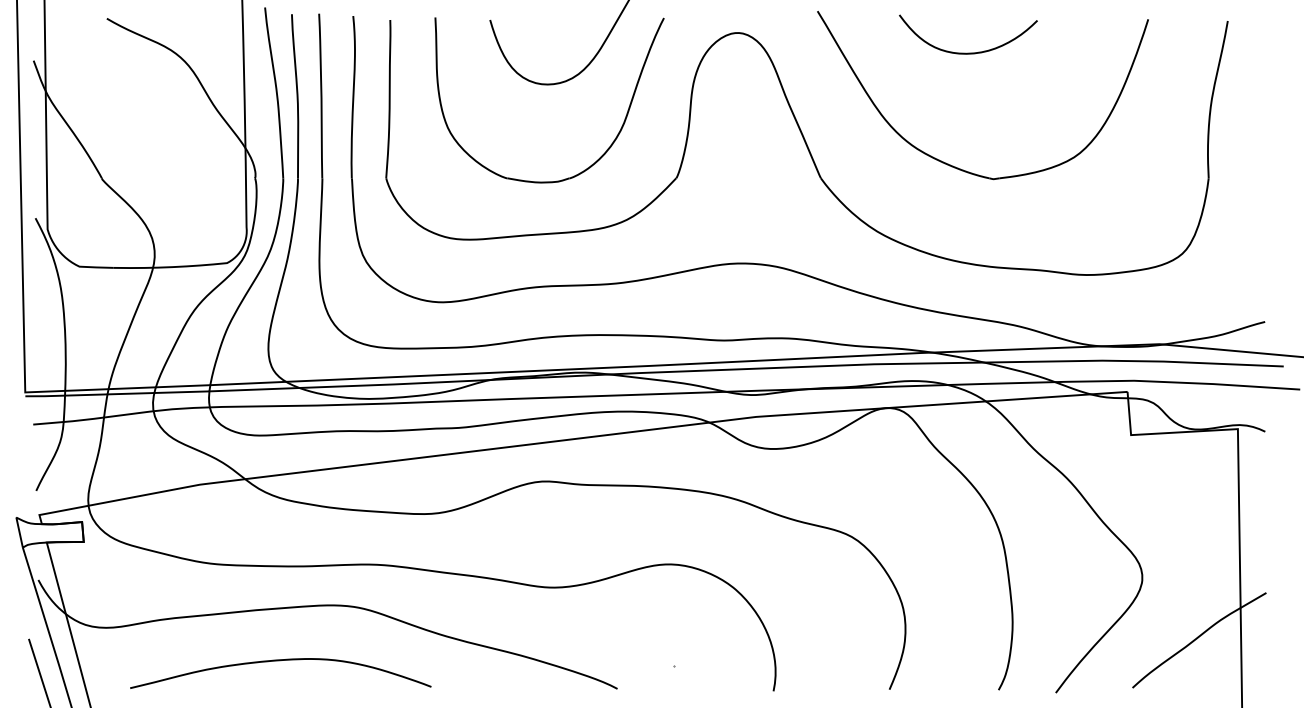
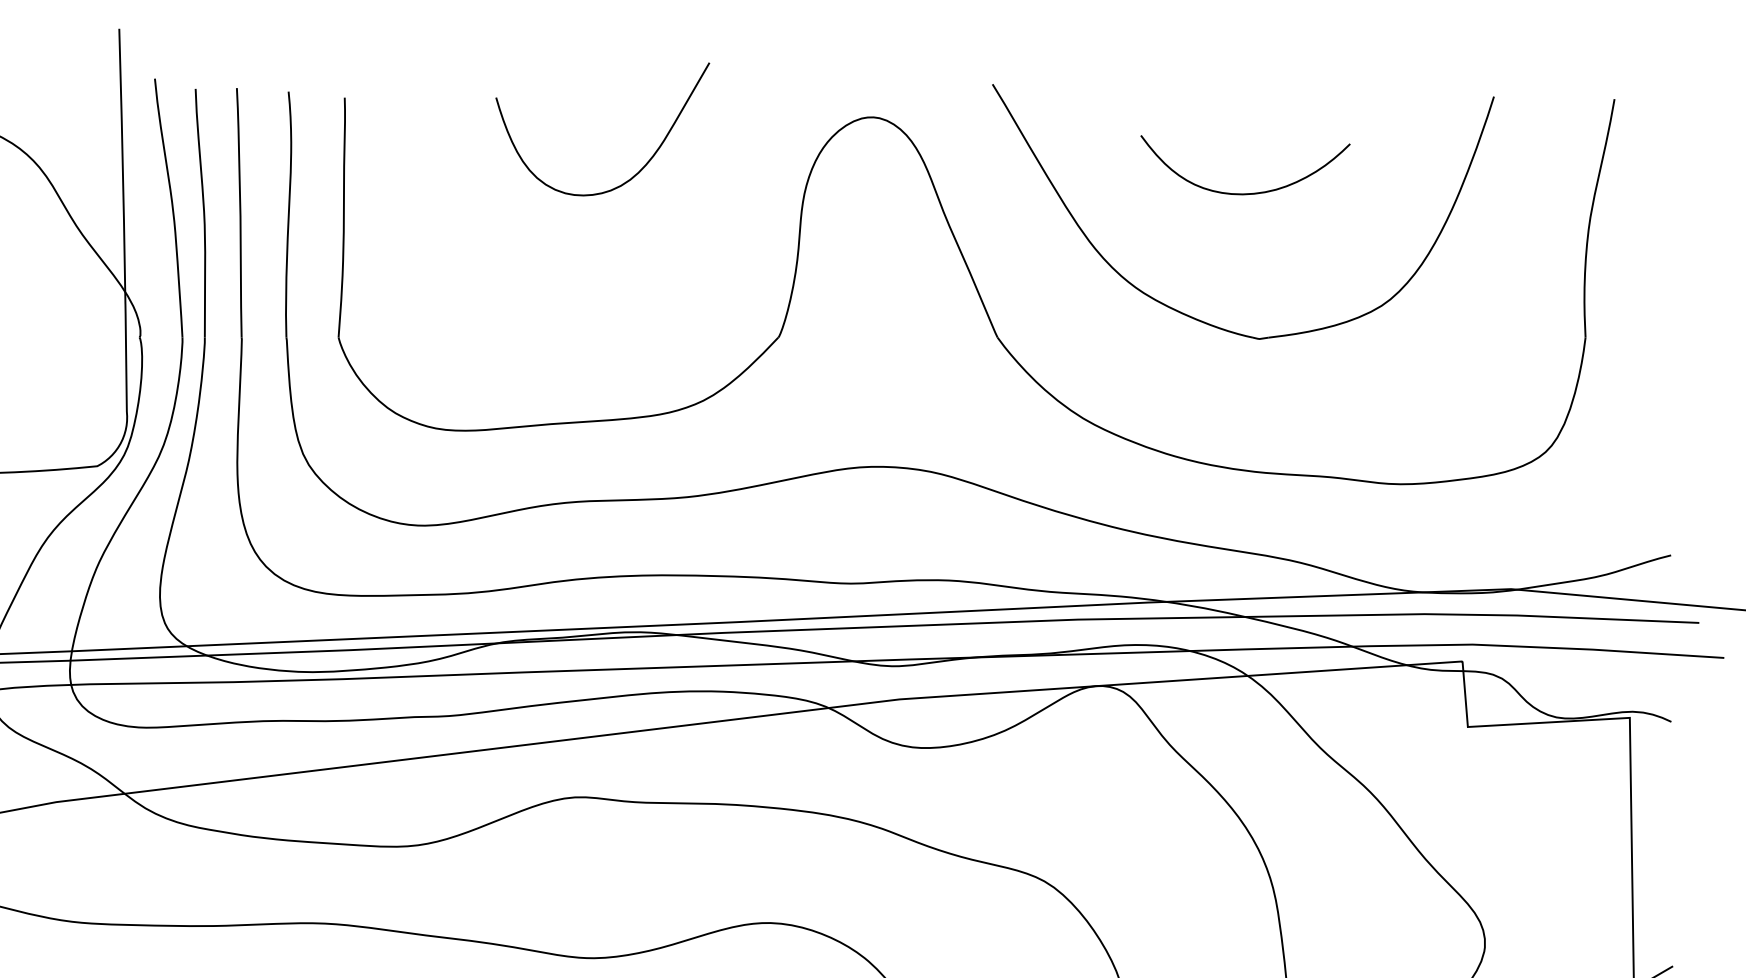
curve: (968, 52) -> (1245, 192), moved
part: (610, 144) -> (678, 286), removed

